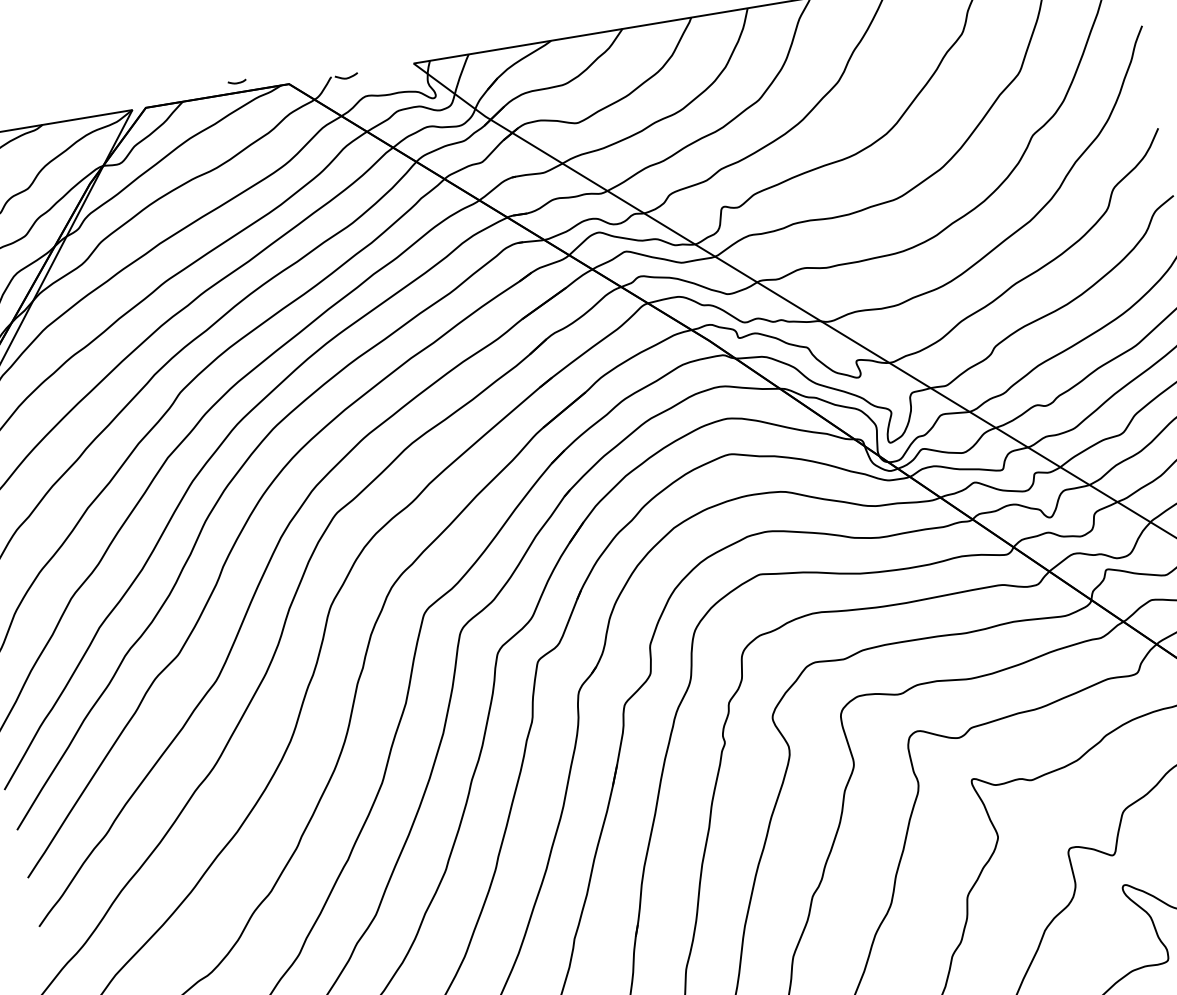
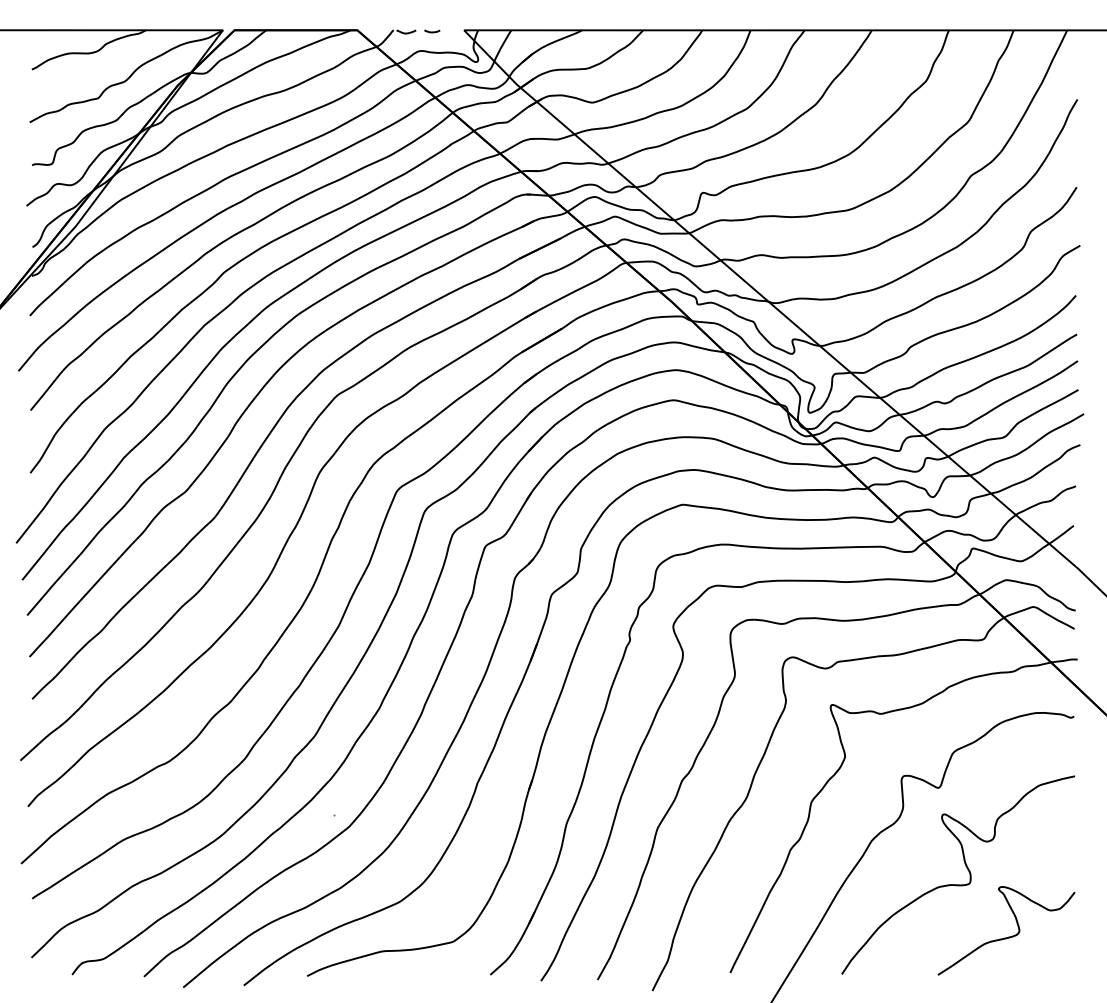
curve: (237, 82) -> (432, 31), moved

